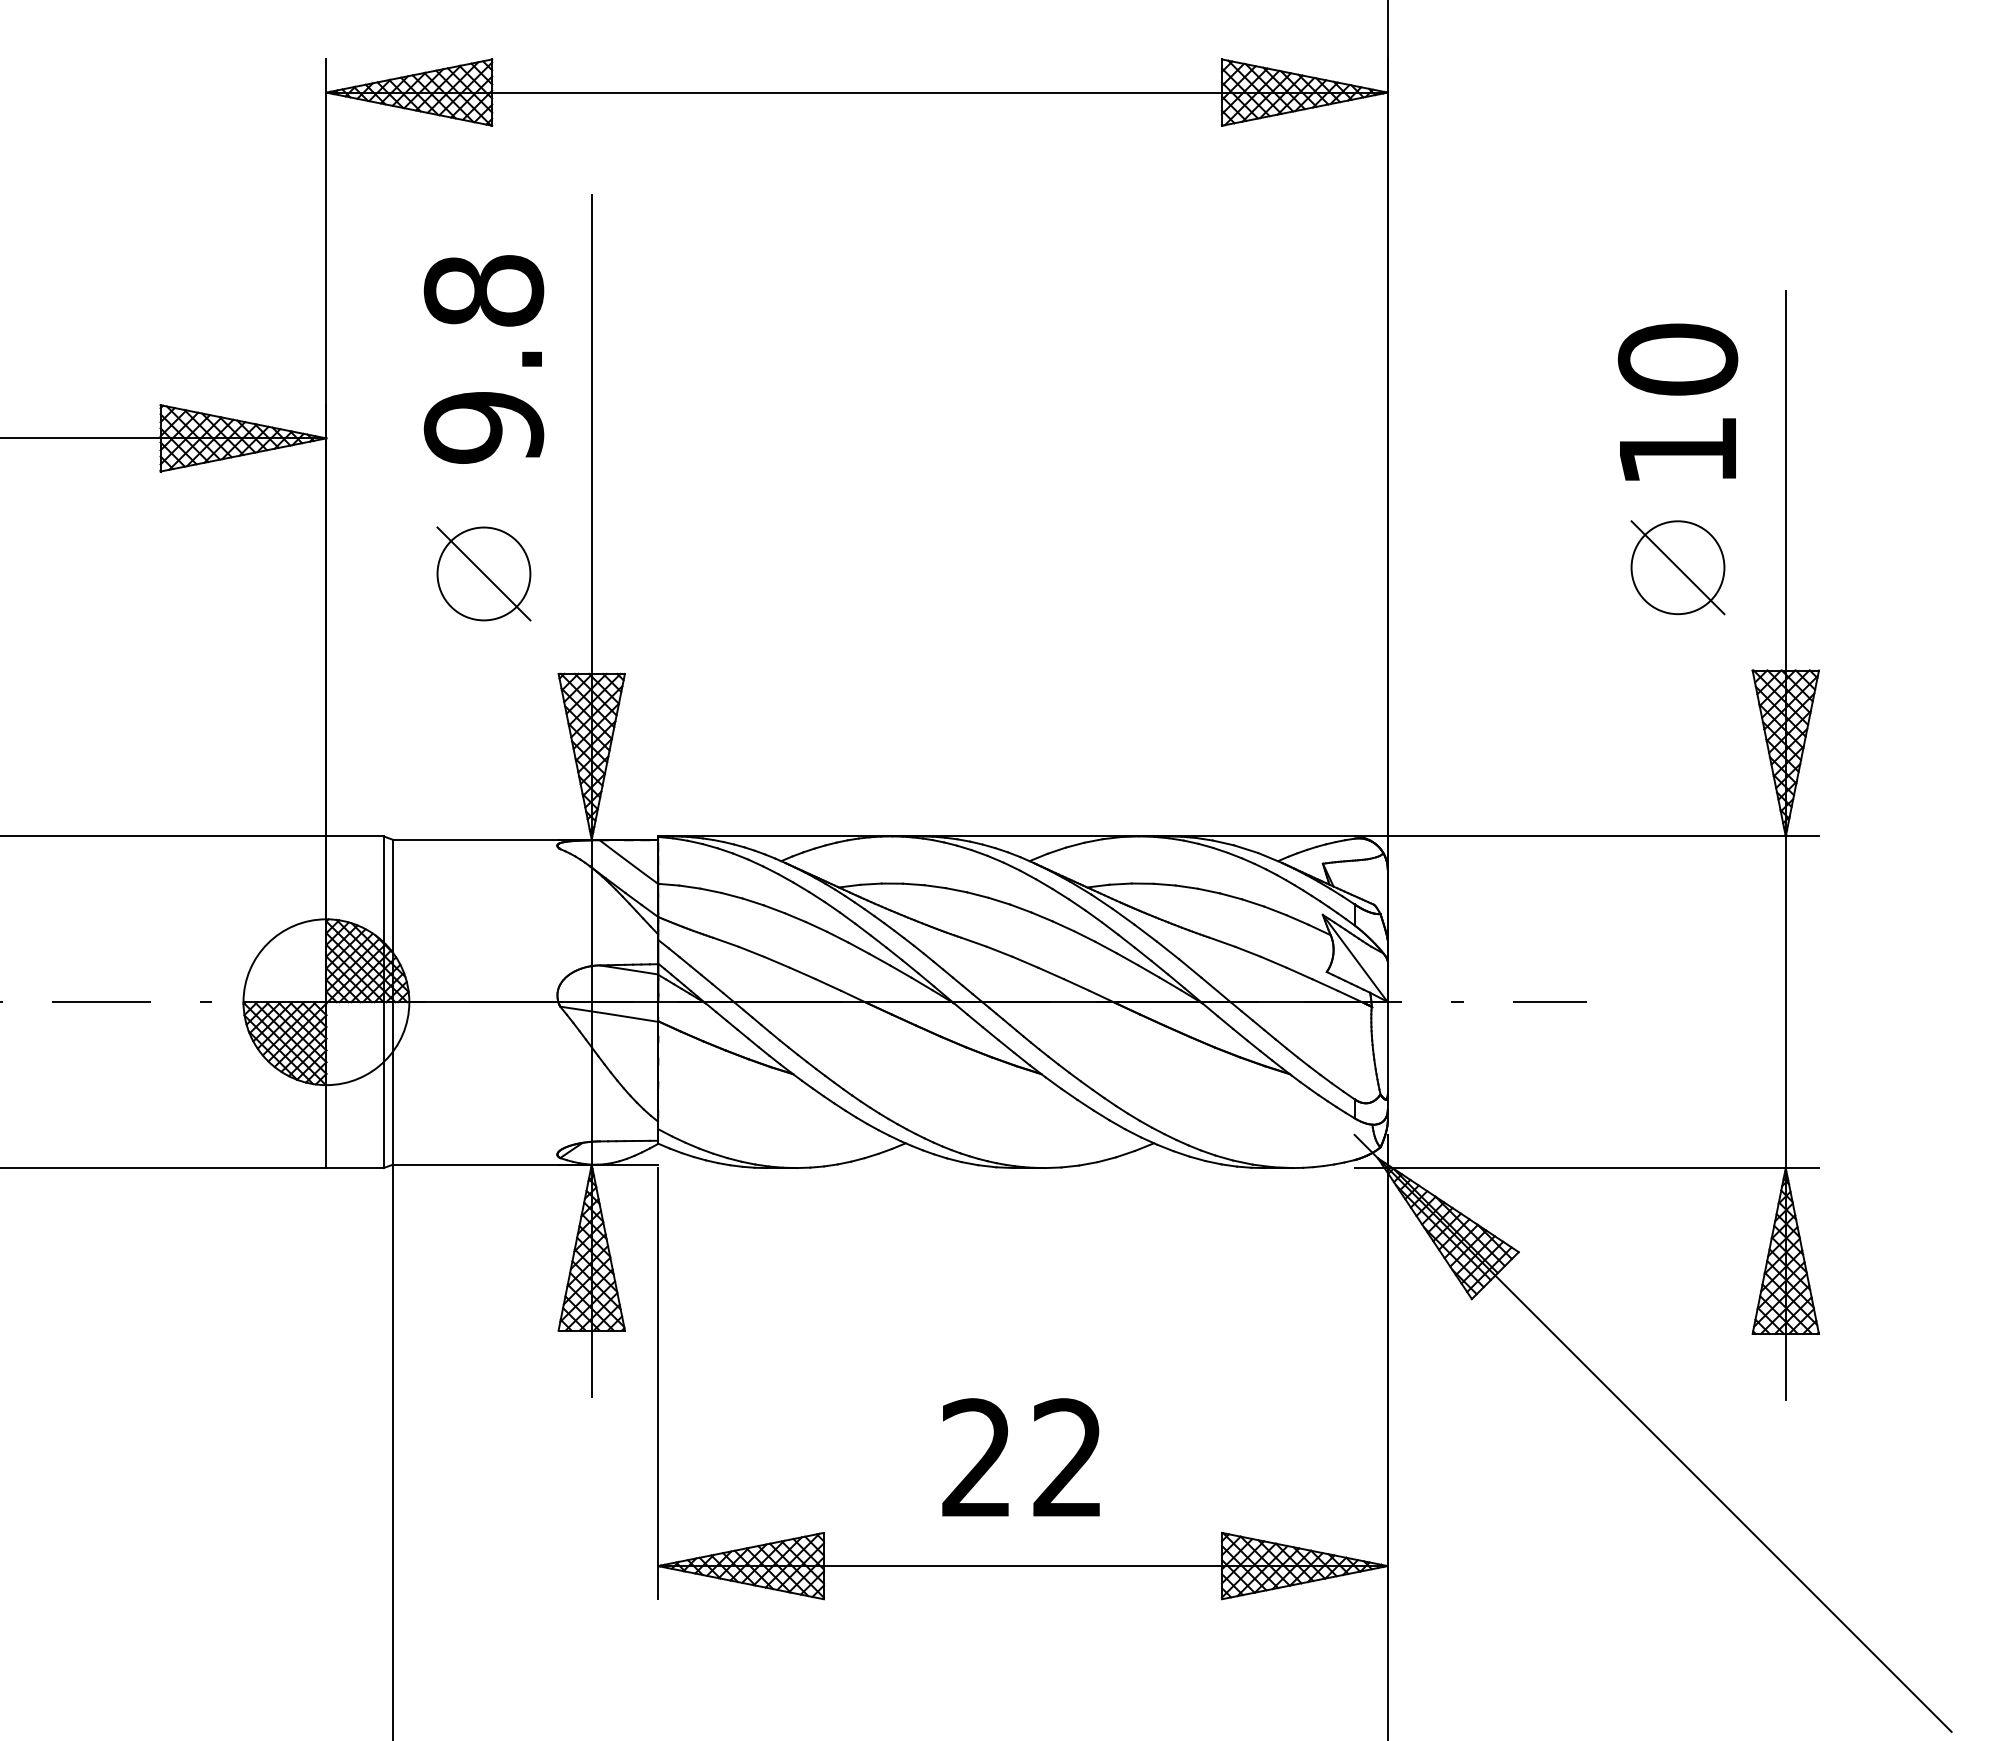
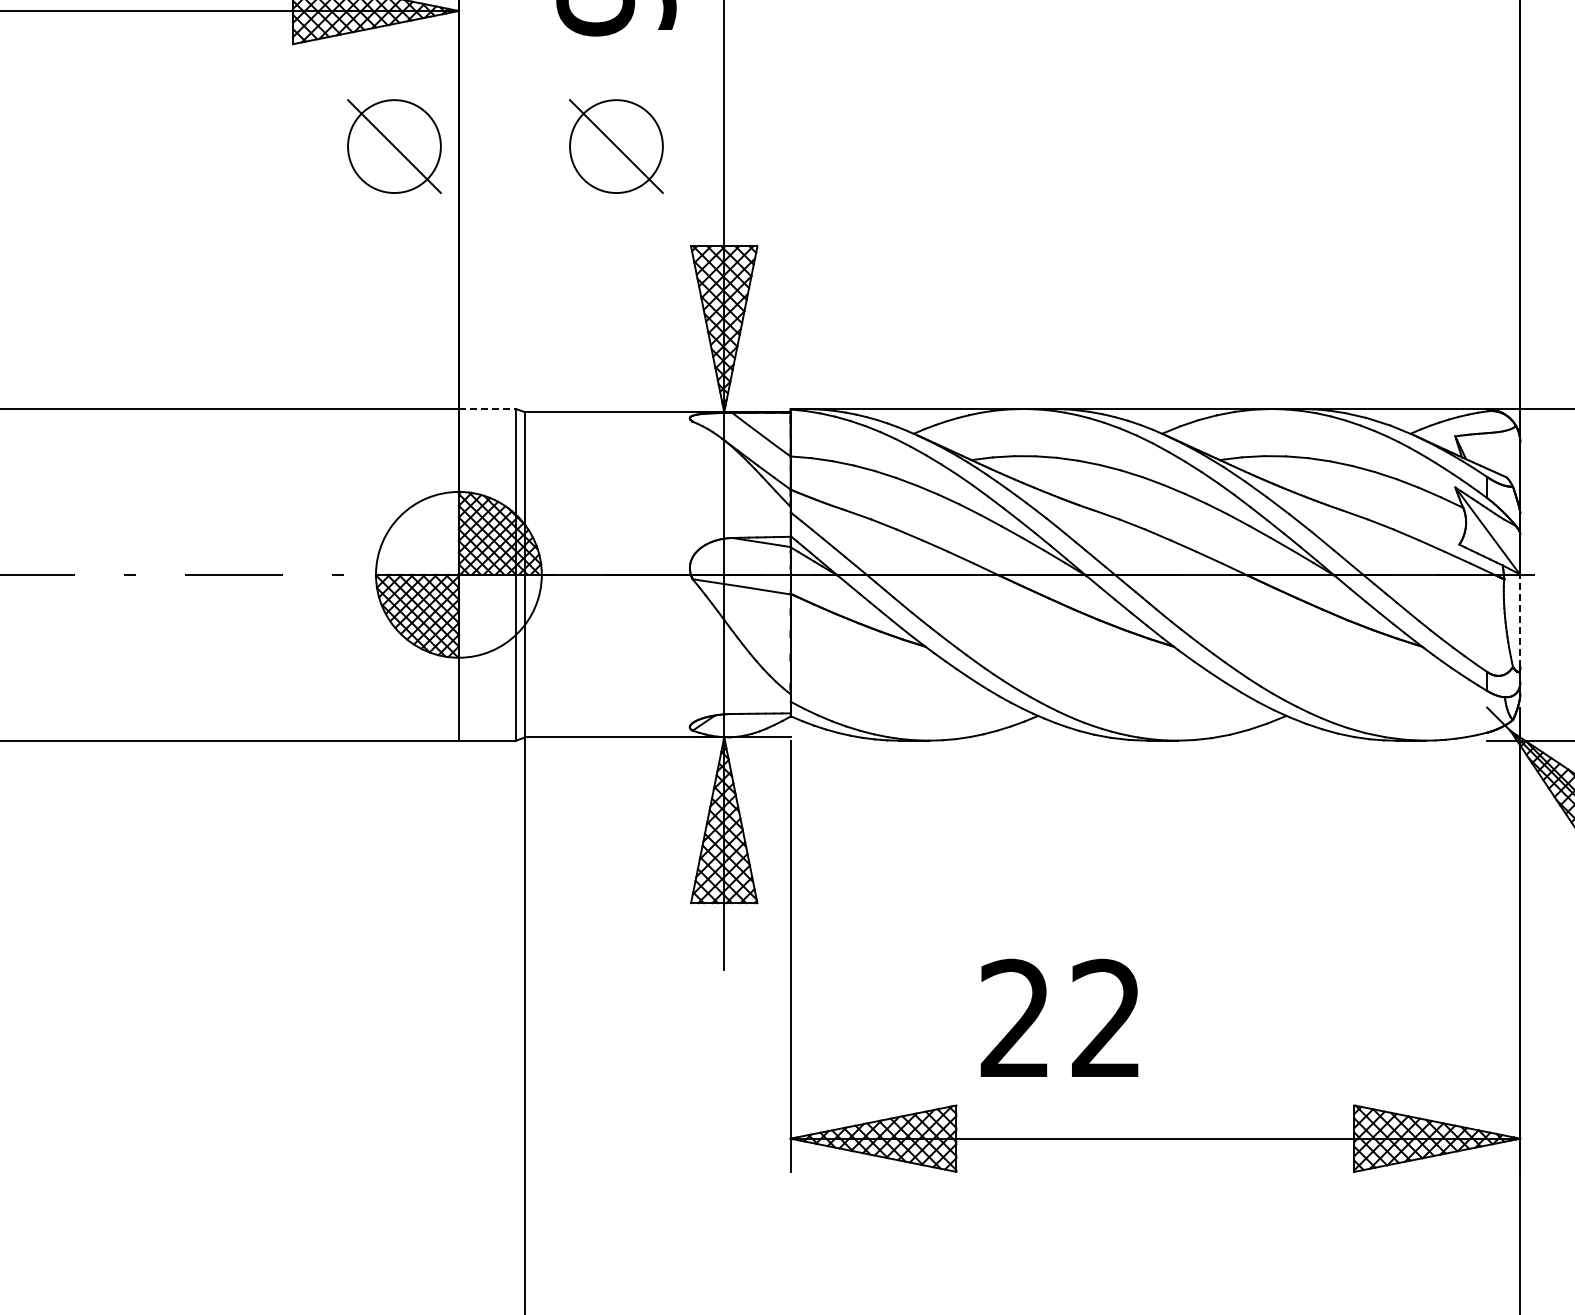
part: (261, 573) -> (393, 146), added
line: (355, 836) -> (487, 409), solid -> dashed
line: (1387, 1047) -> (1519, 620), solid -> dashed
text: (1020, 1457) -> (1058, 1018), moved

